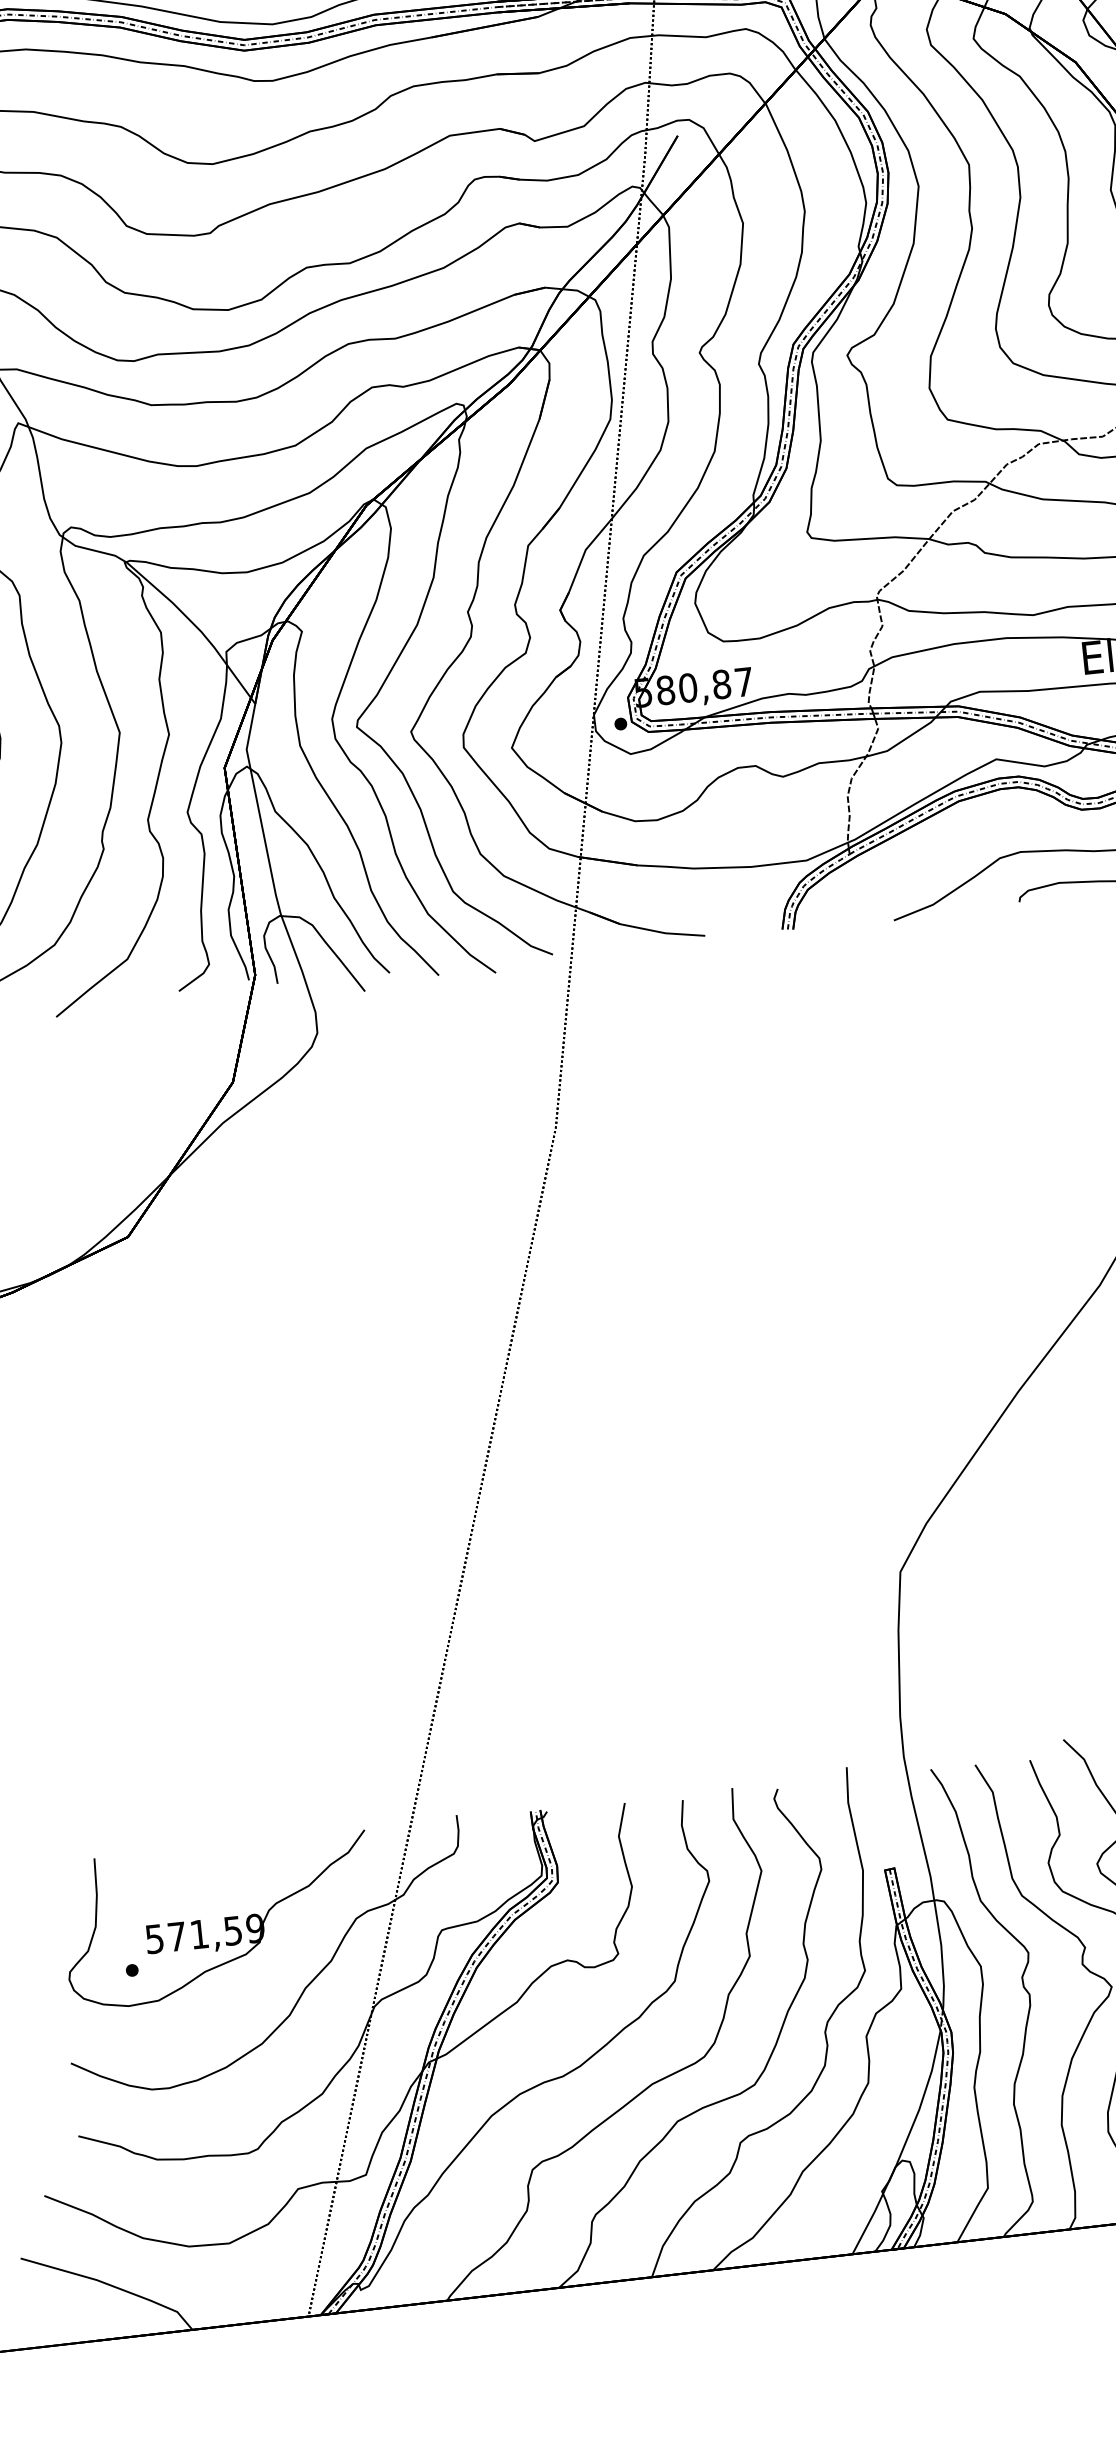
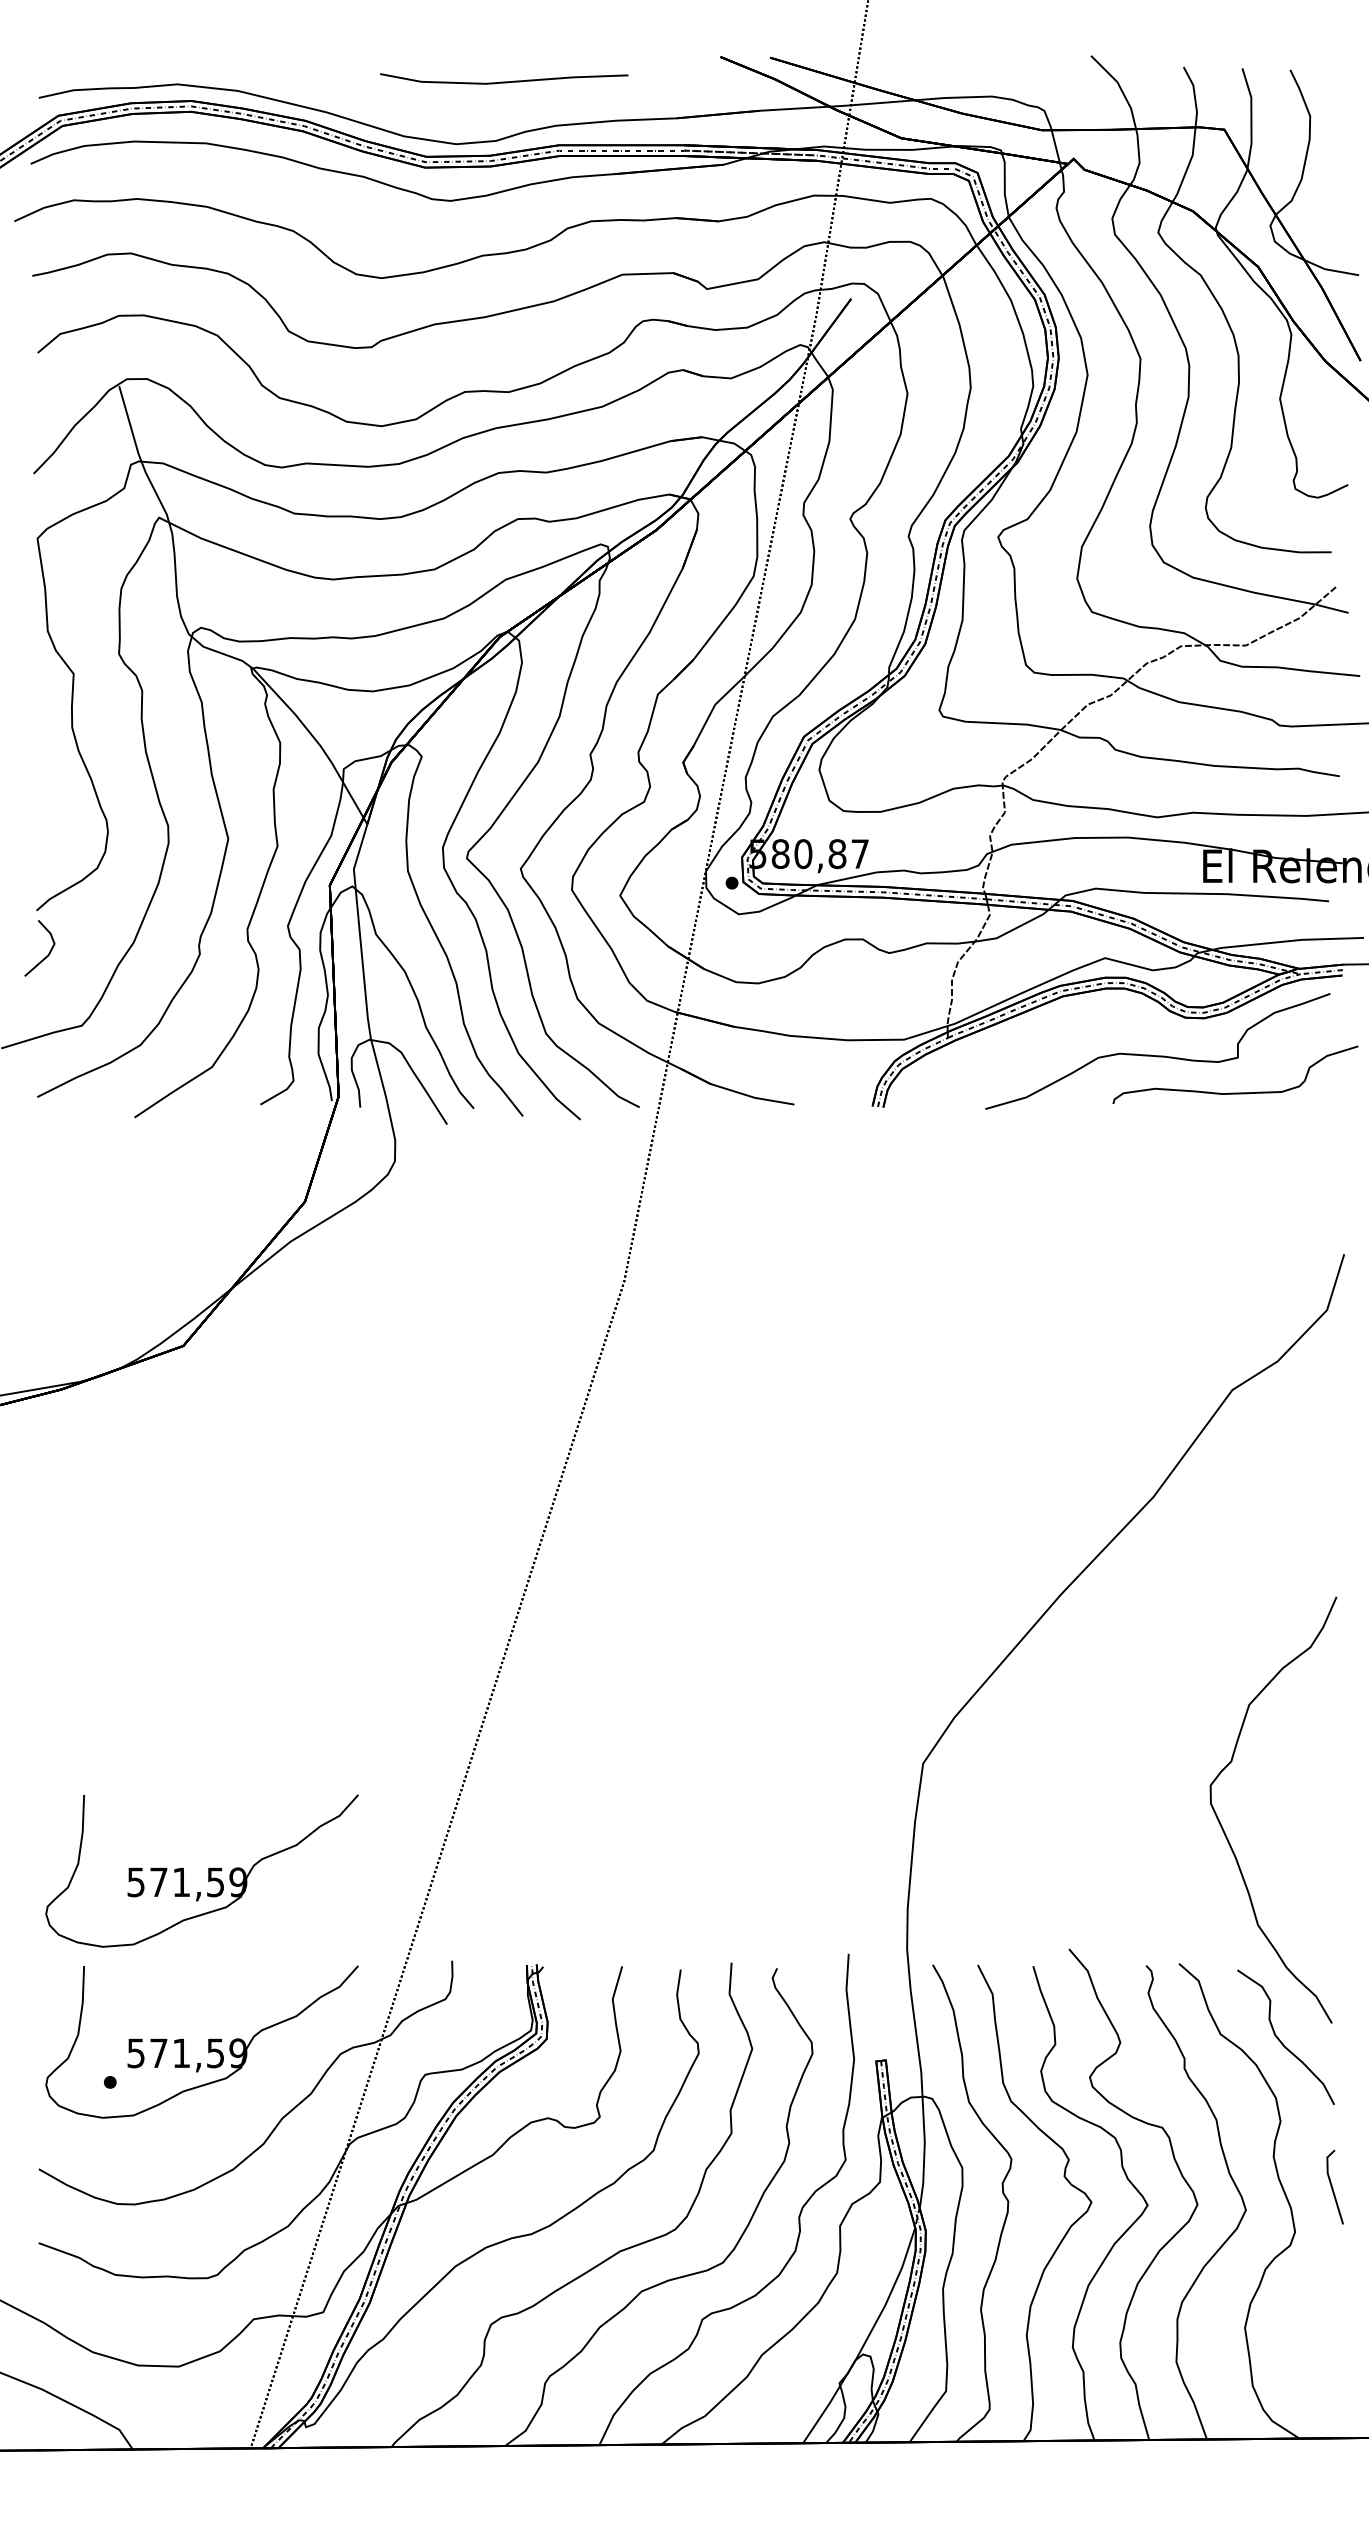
part: (207, 1751) -> (208, 1870), added

